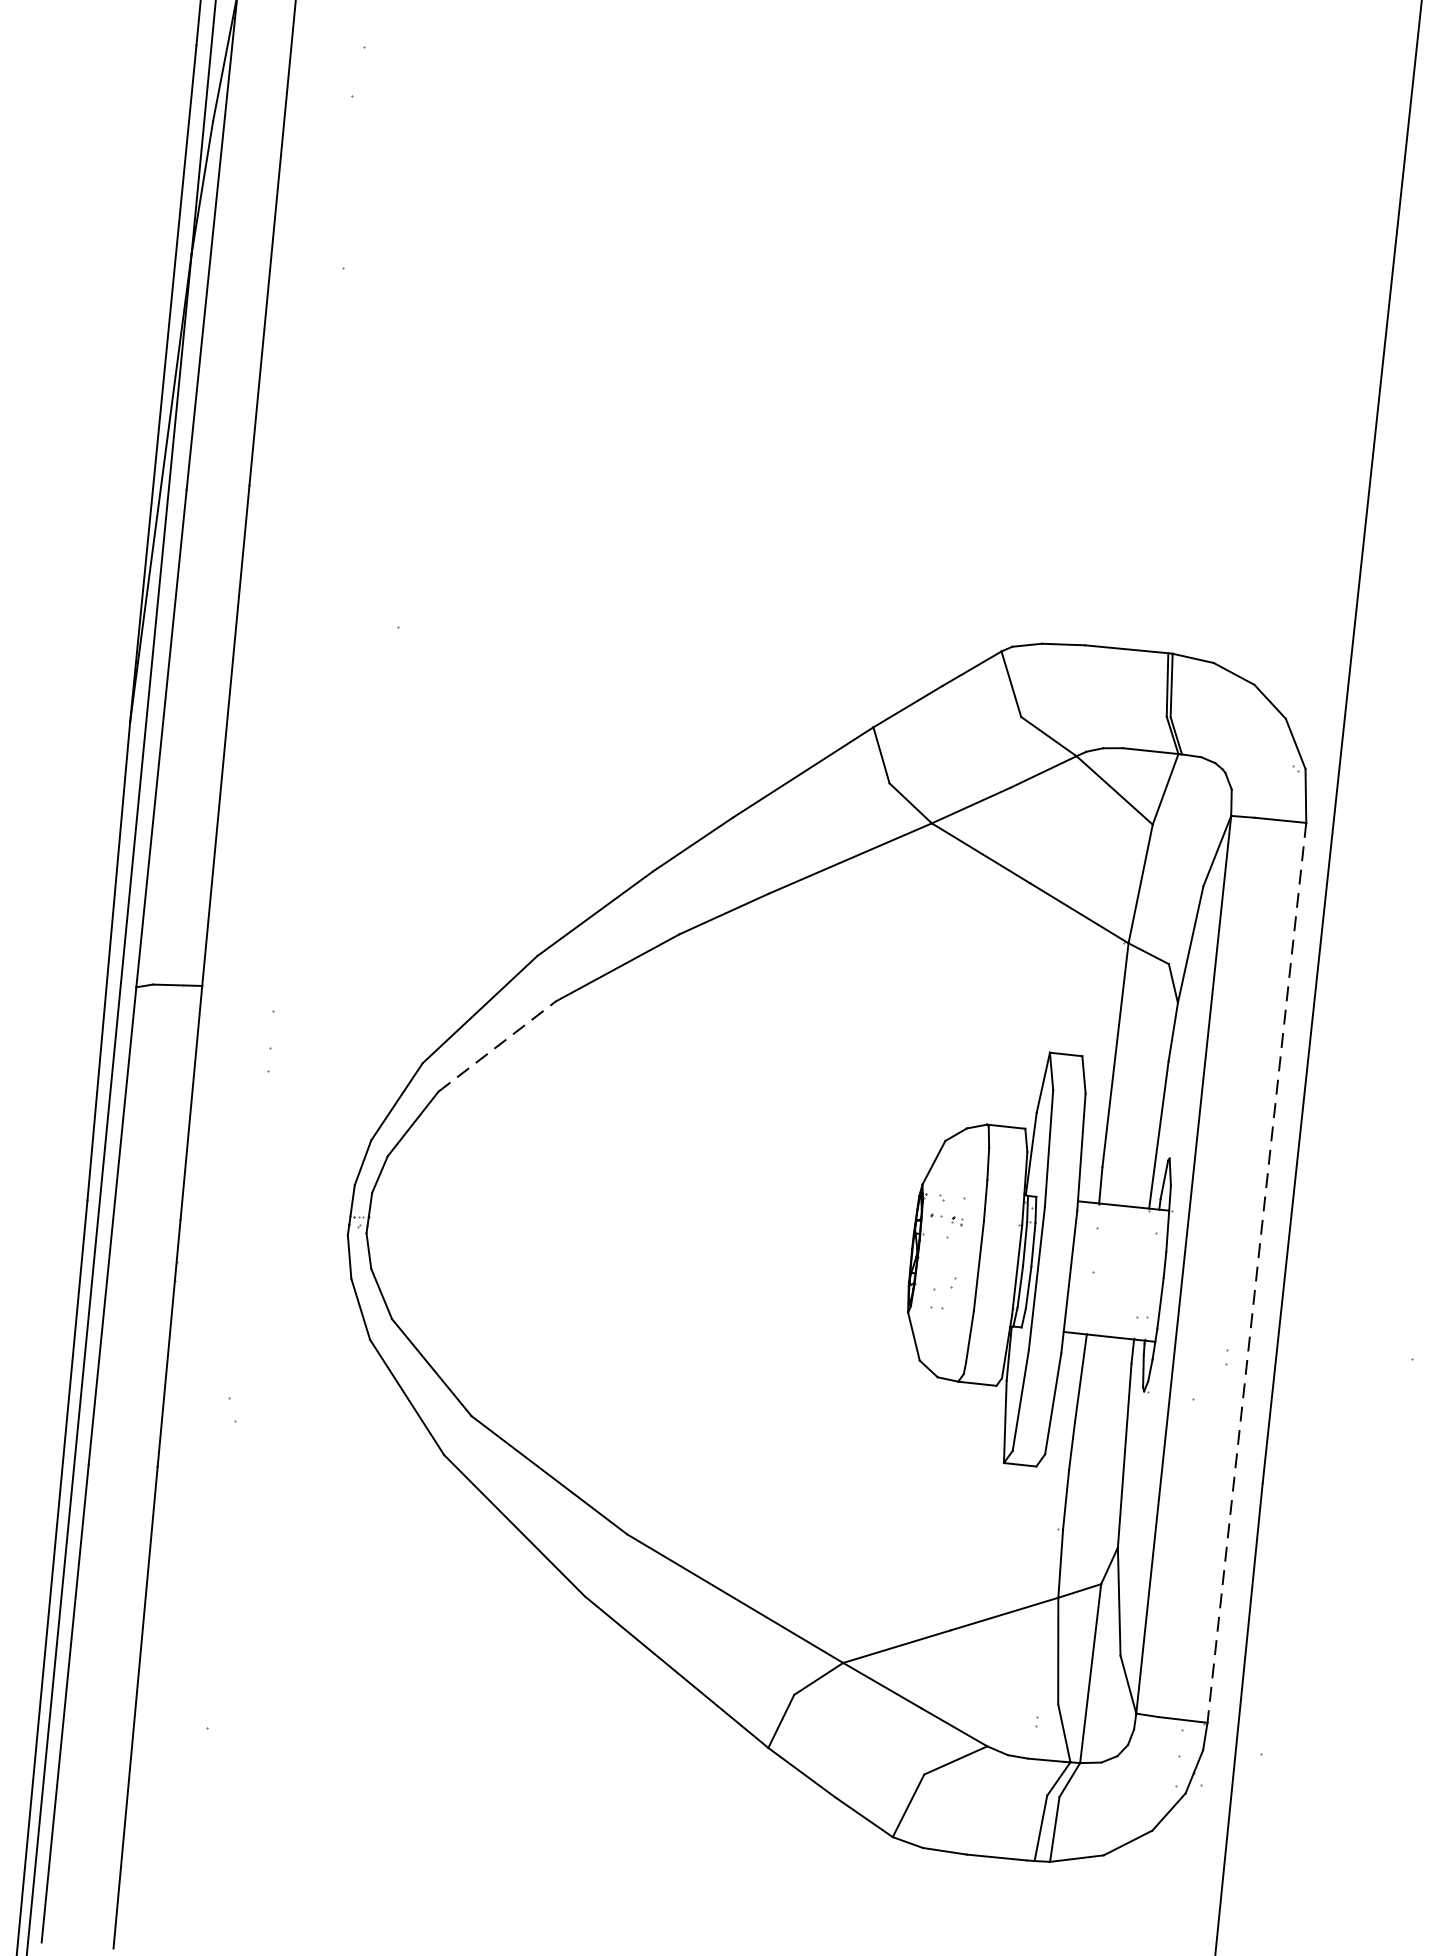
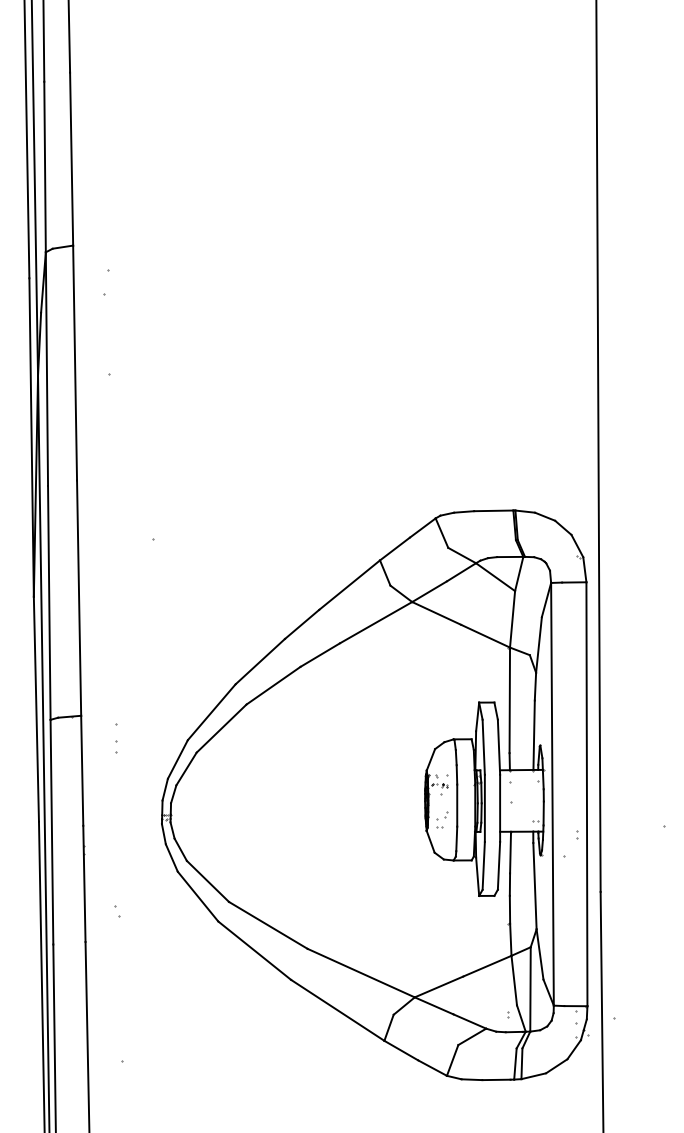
line: (497, 1046) -> (221, 728), dashed -> solid
line: (1255, 1273) -> (586, 794), dashed -> solid

